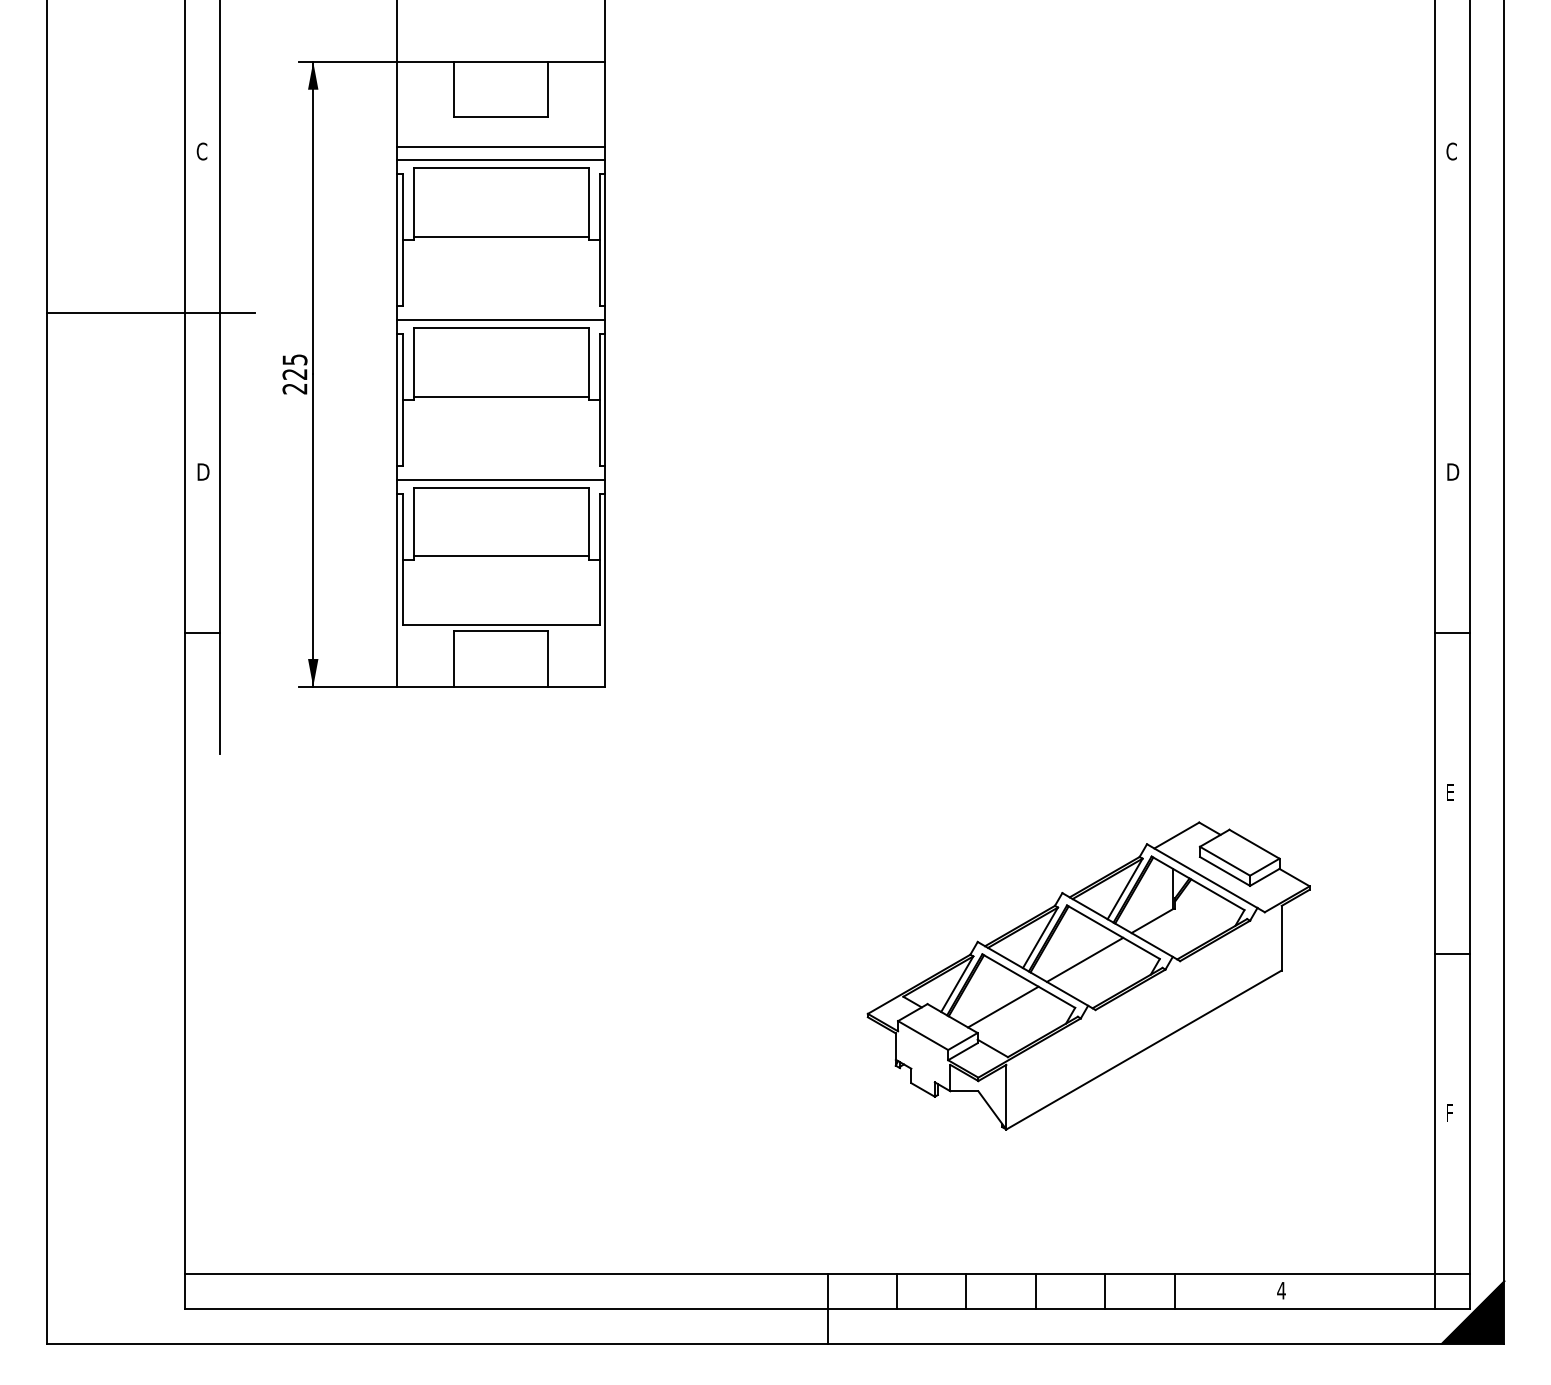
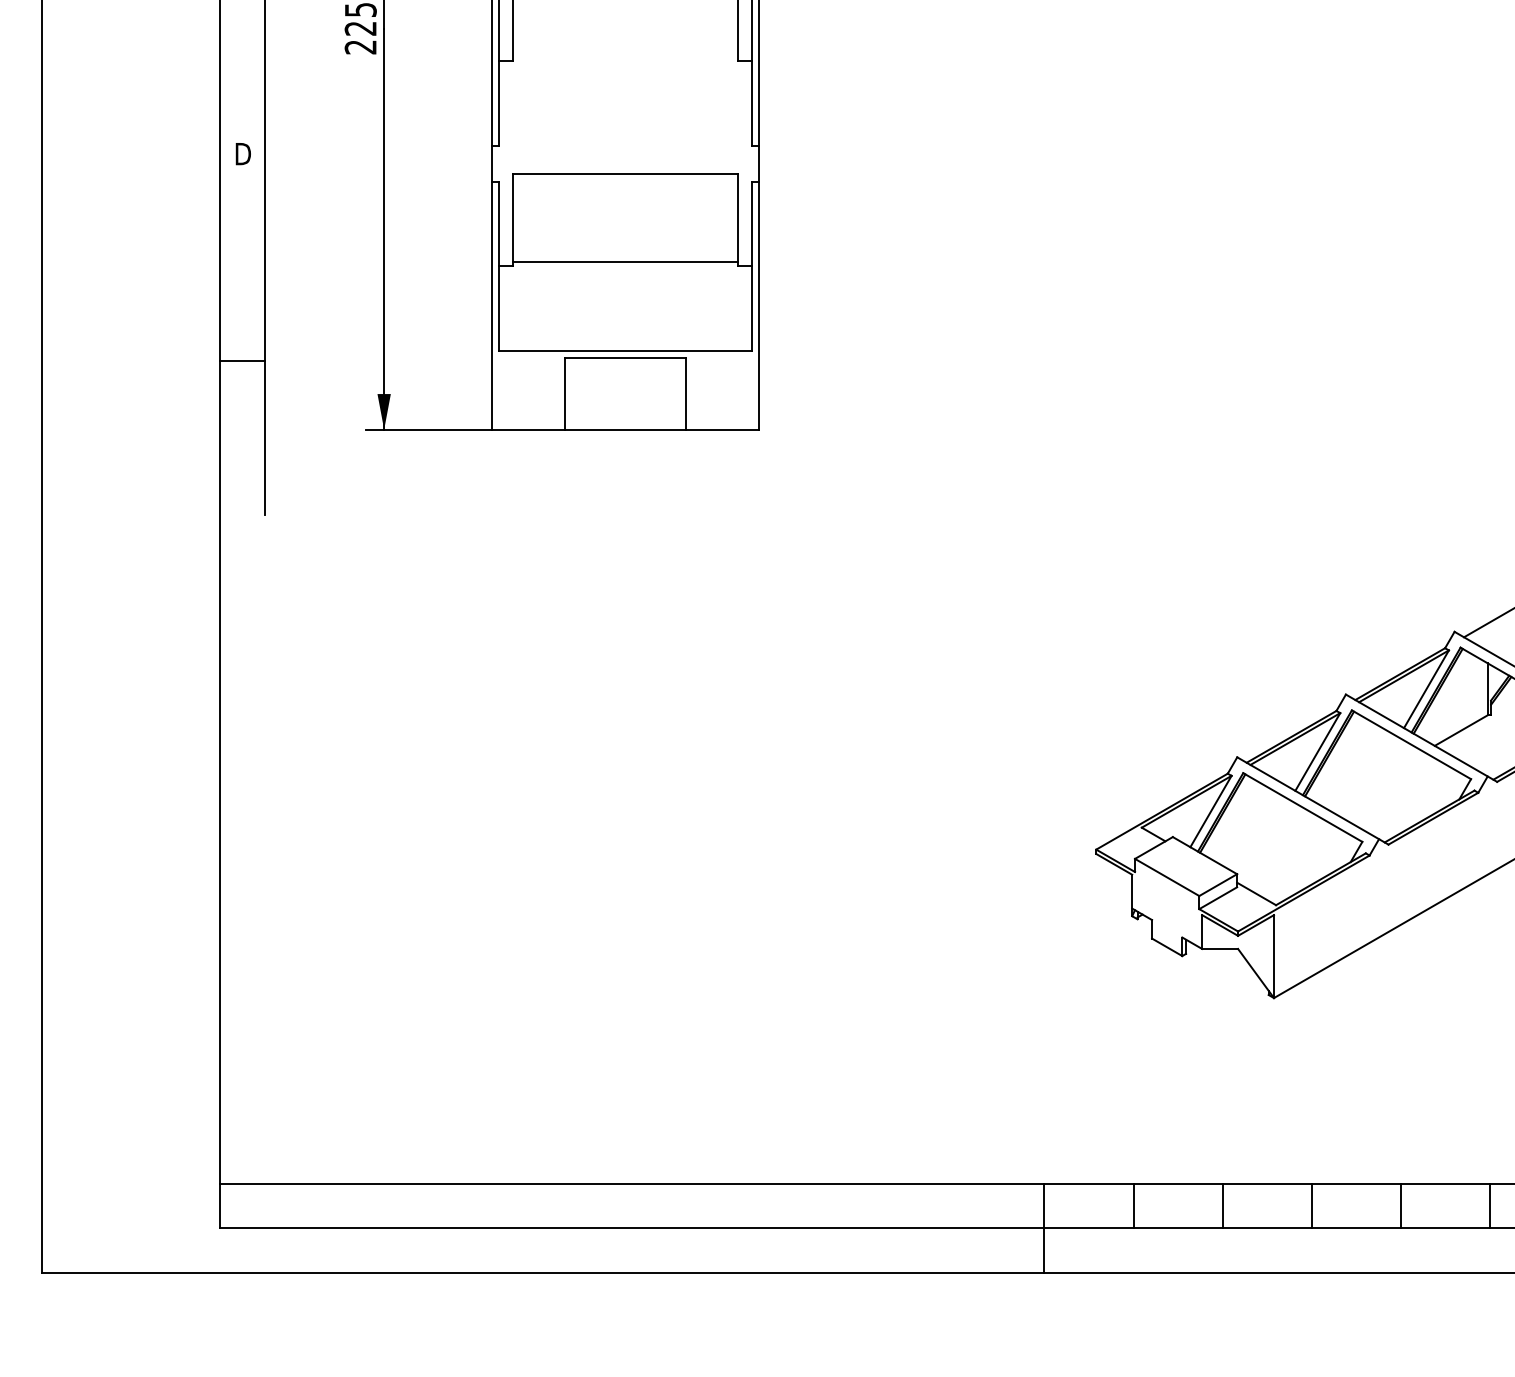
line: (500, 396) -> (624, 57), removed
line: (501, 479) -> (625, 163), removed
line: (1084, 959) -> (1374, 779), removed
line: (1003, 1006) -> (1270, 840), removed

